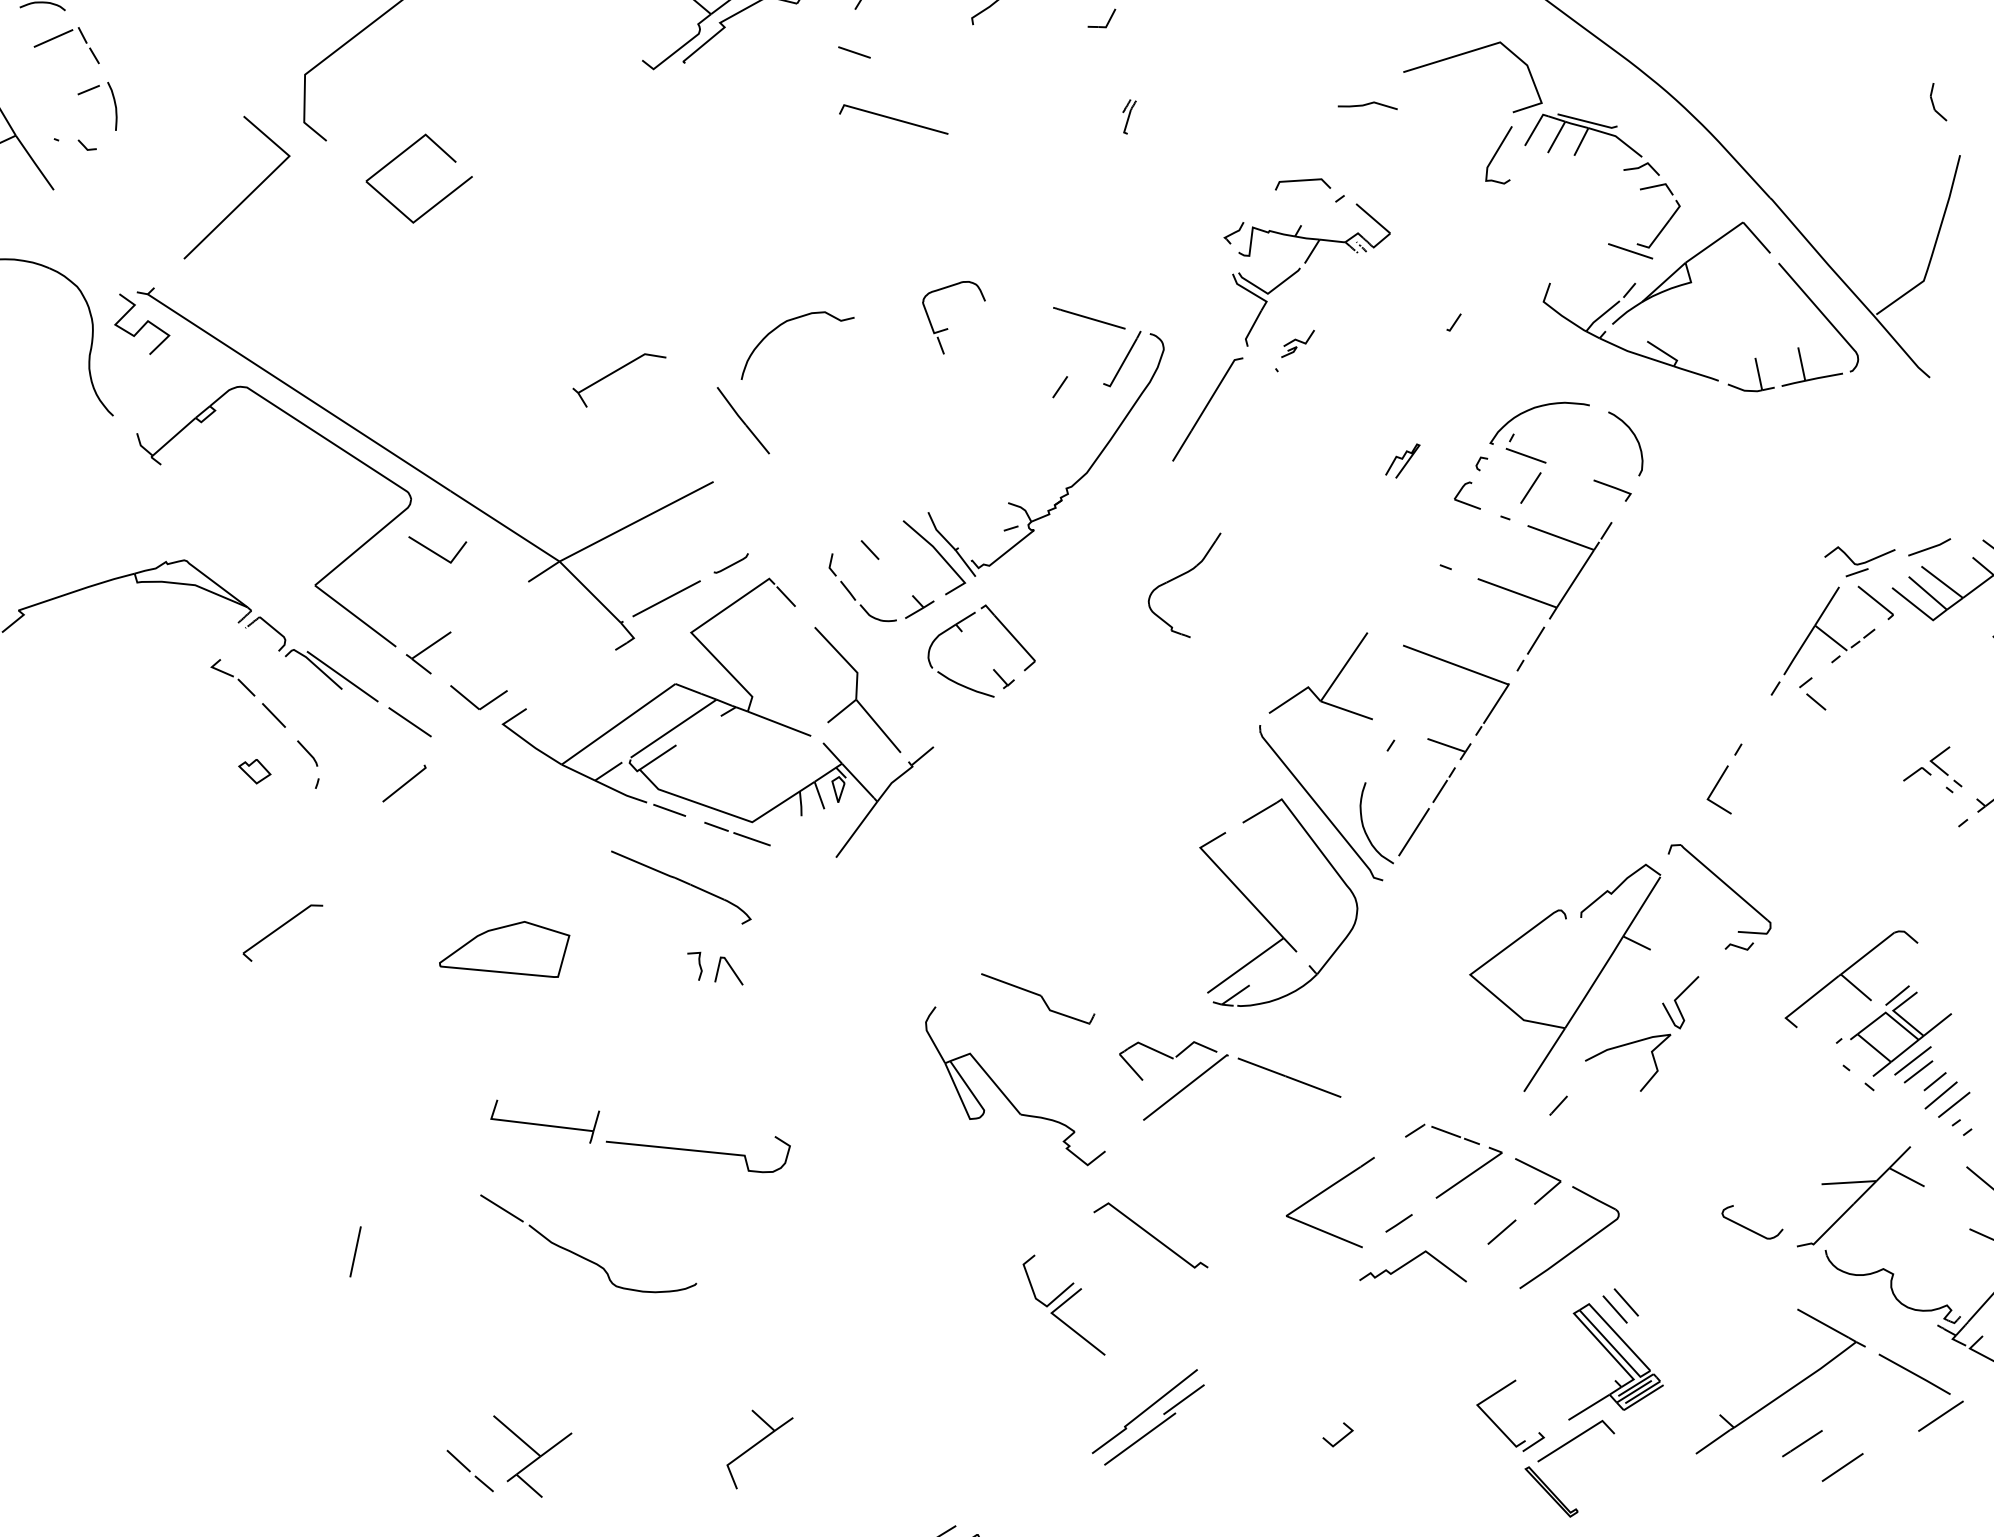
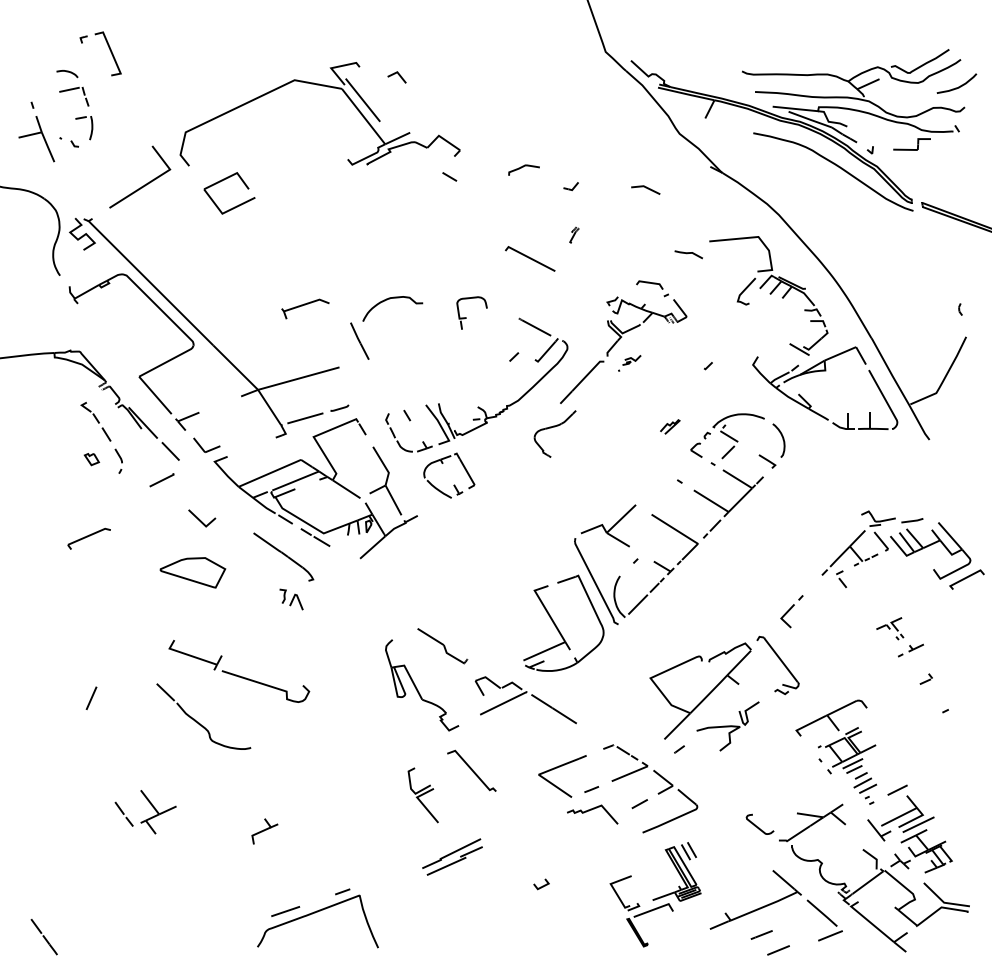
part: (1936, 102) -> (960, 309), size x0.62
line: (893, 118) -> (530, 258), moved
line: (436, 551) -> (200, 519), moved
part: (1187, 587) -> (554, 433), moved
part: (759, 1446) -> (264, 831), size x0.71

